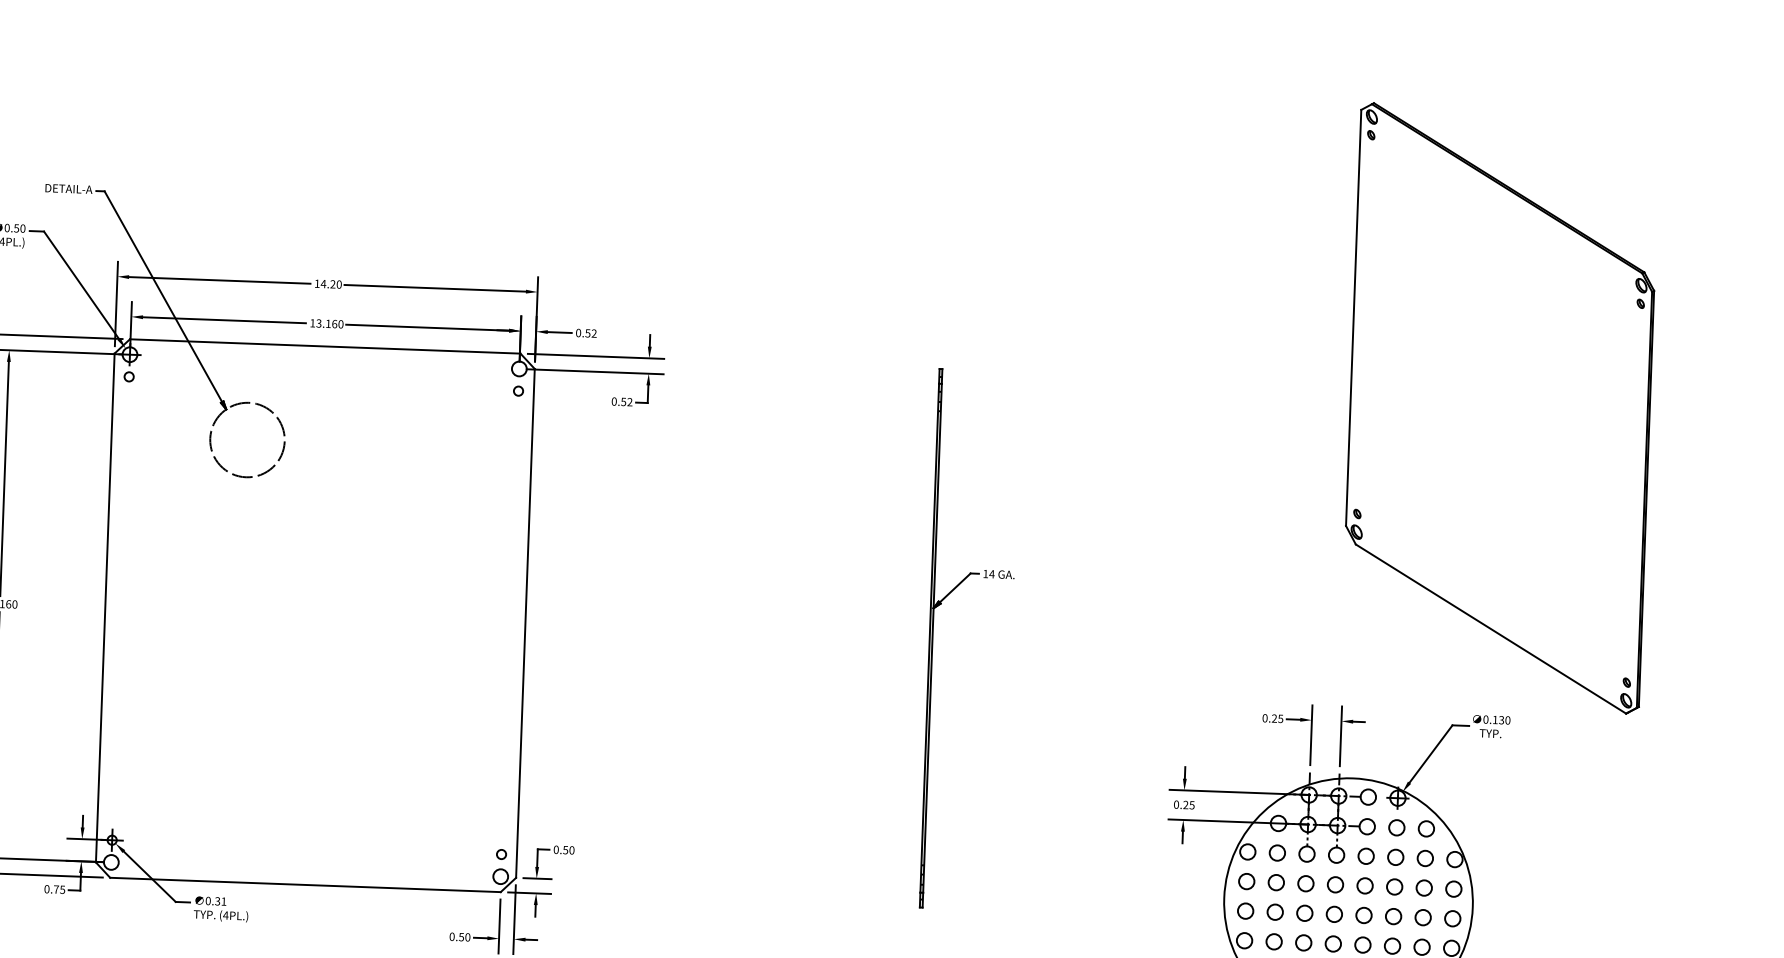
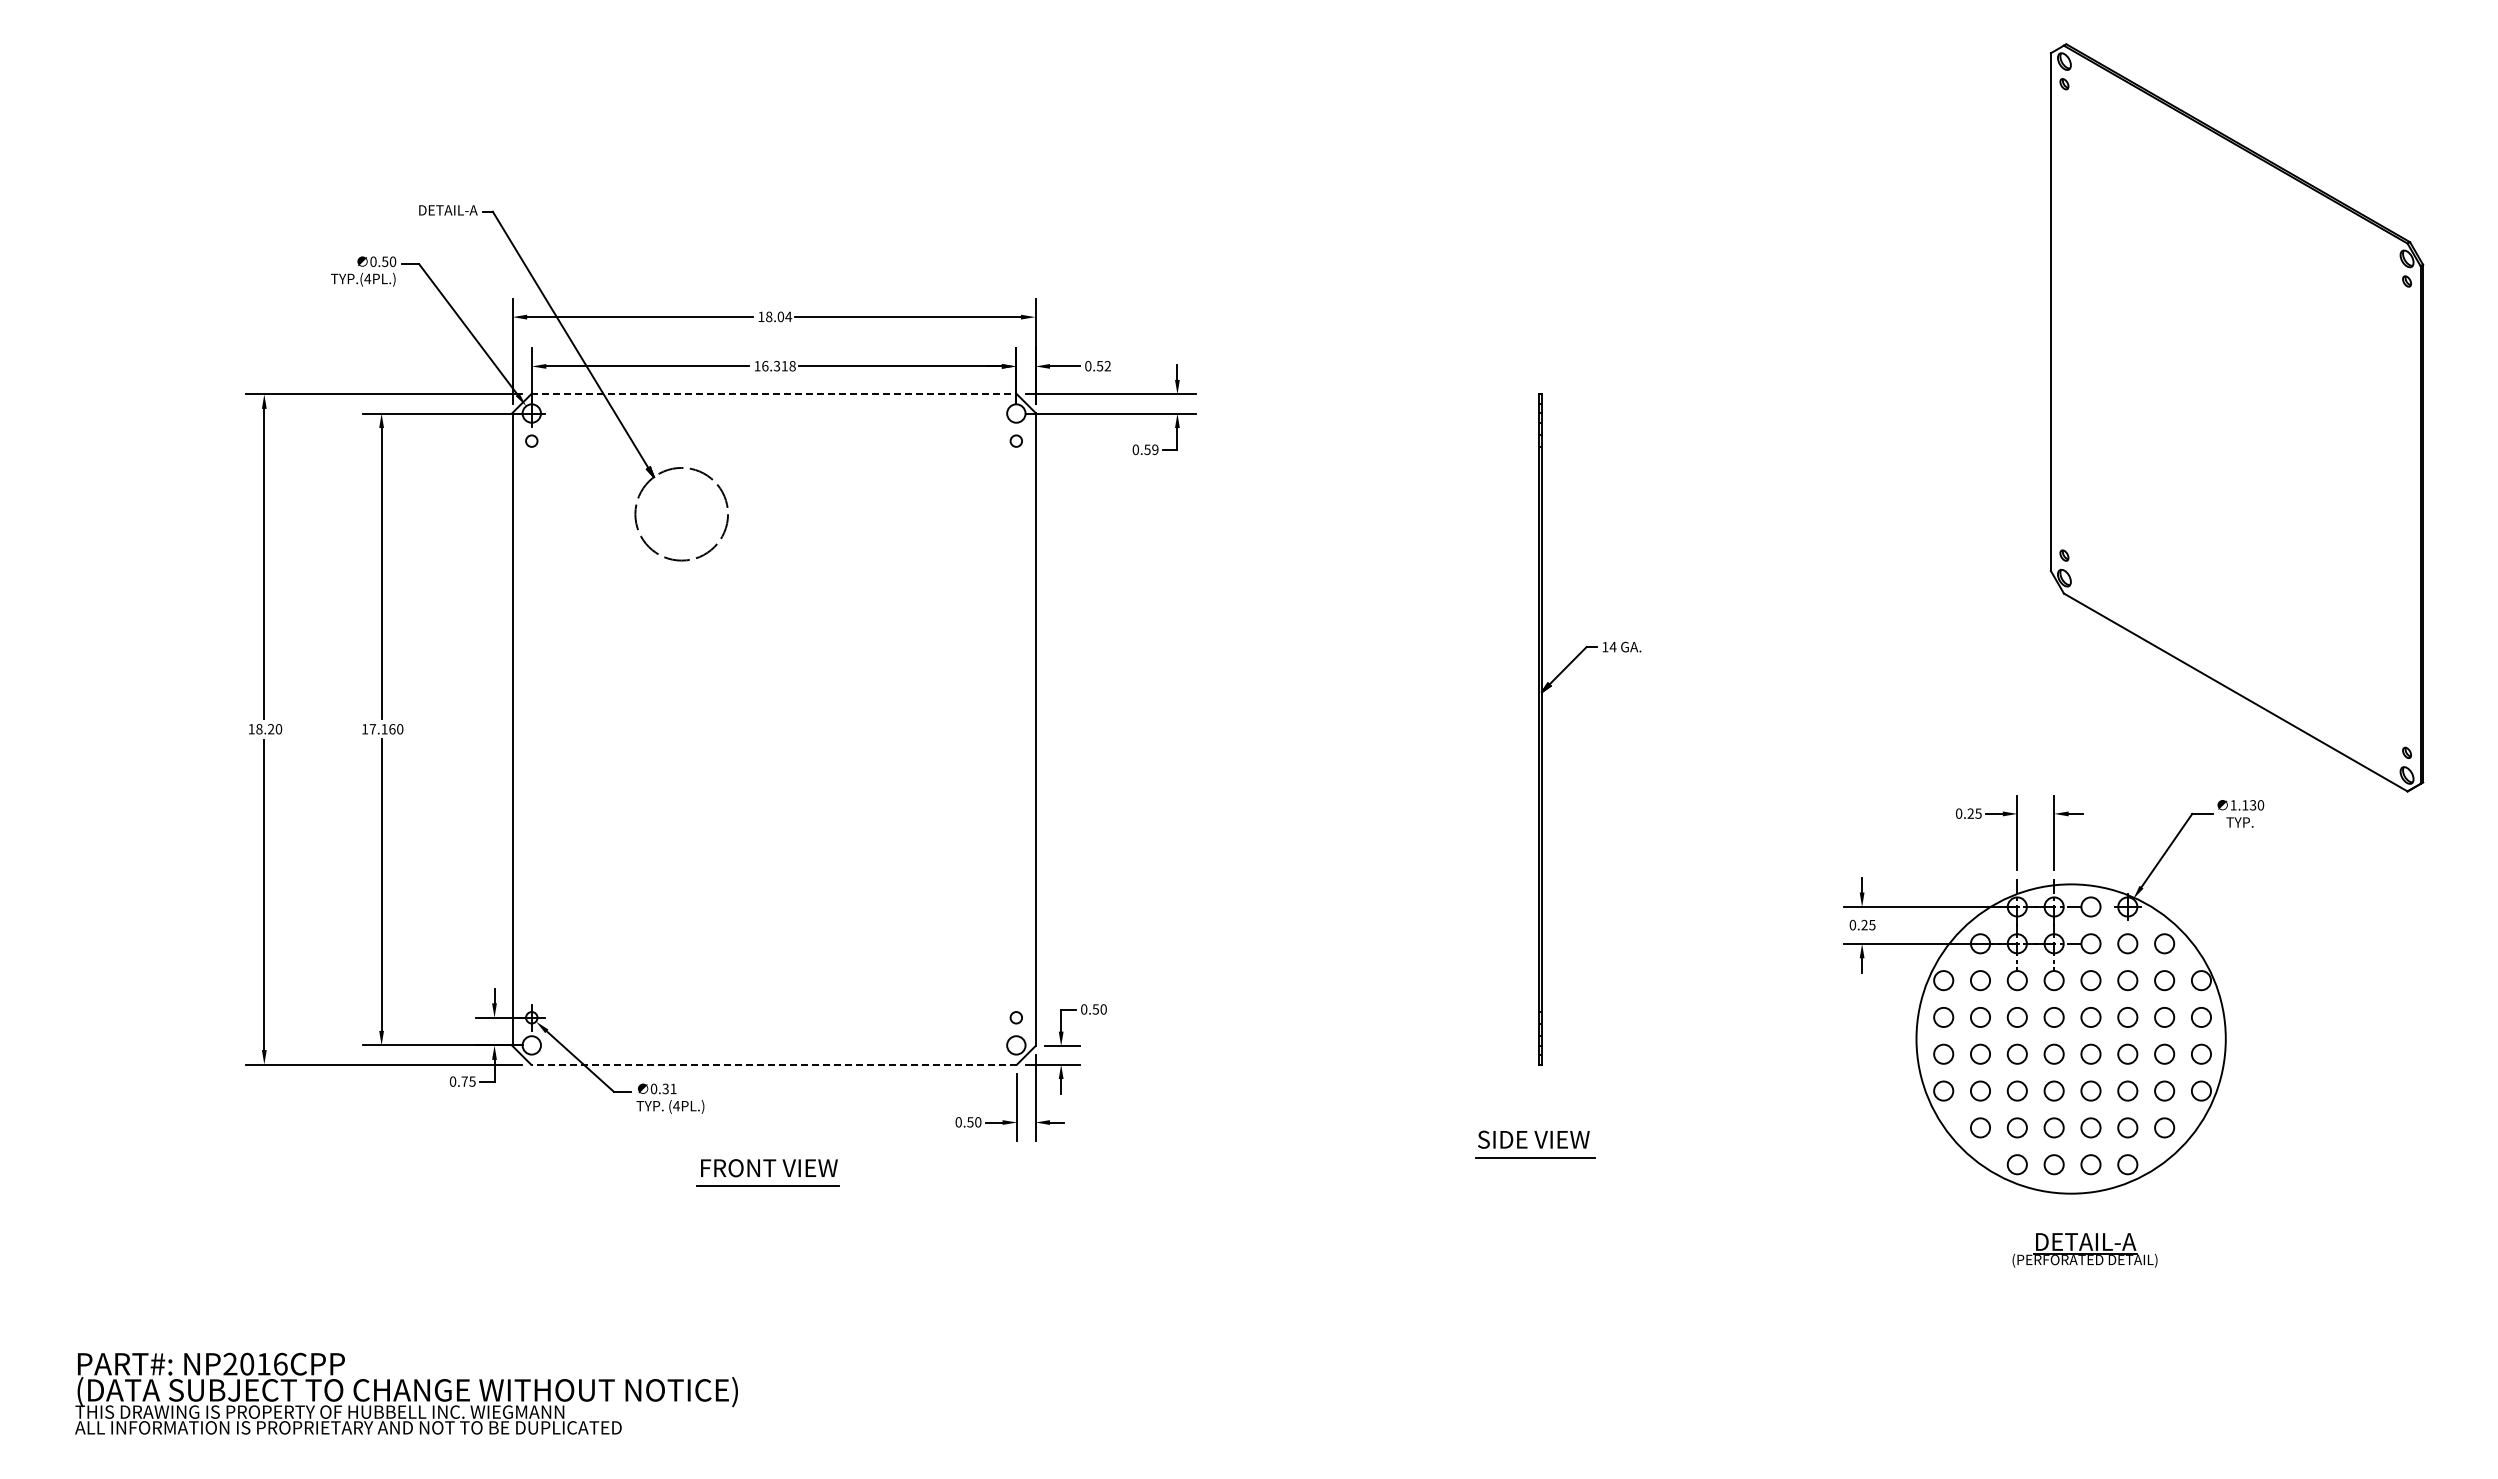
text: (331, 283) -> (778, 316), 14.20 -> 18.04
text: (329, 323) -> (778, 365), 13.160 -> 16.318
line: (325, 346) -> (774, 394), solid -> dashed
text: (630, 402) -> (1155, 450), 0.52 -> 0.59
text: (1485, 719) -> (2233, 805), 0.130 -> 1.130
line: (305, 884) -> (773, 1064), solid -> dashed

